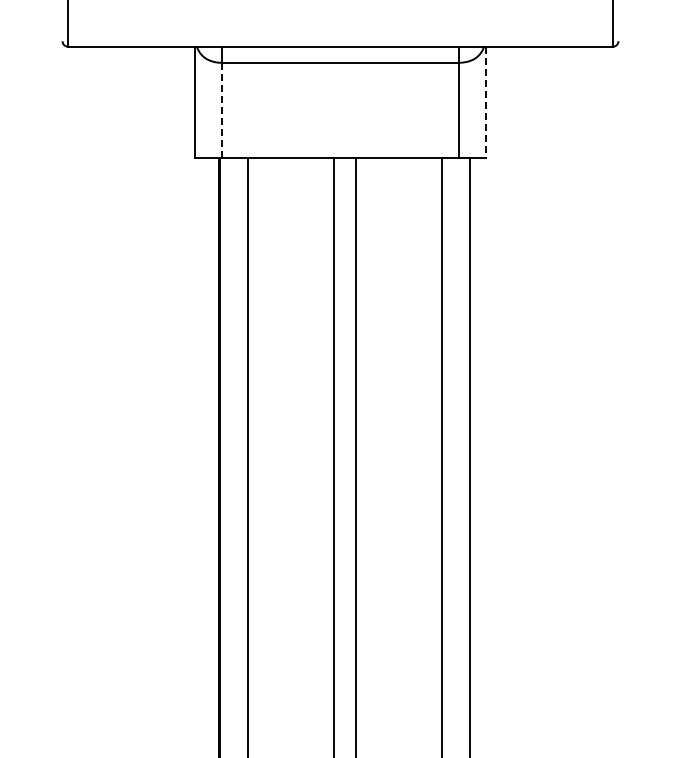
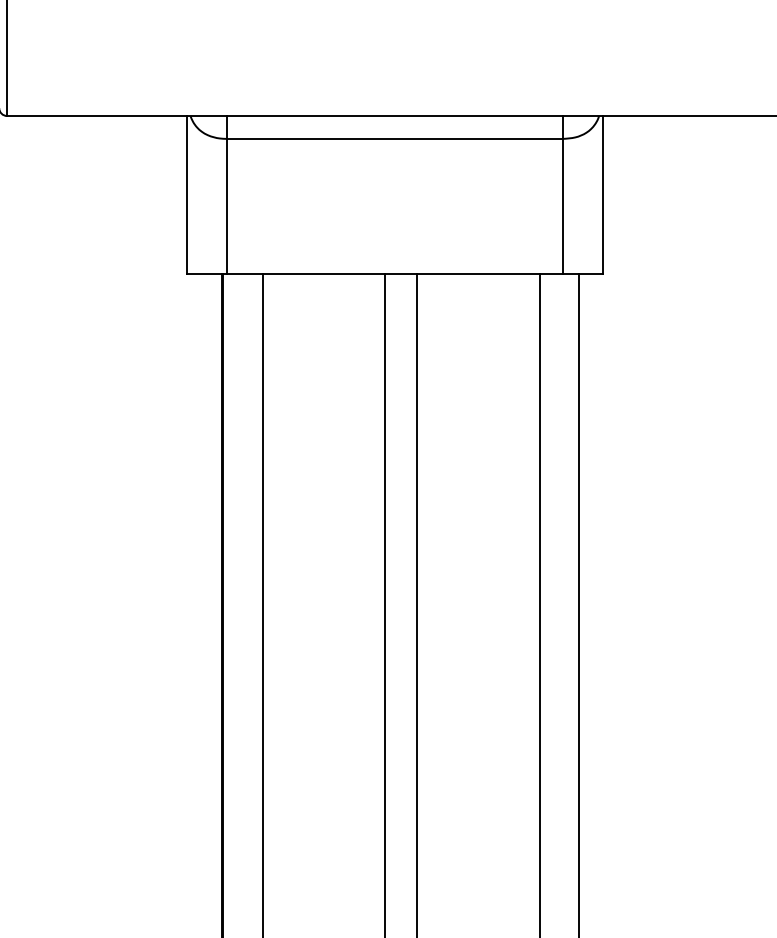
line: (486, 102) -> (602, 195), dashed -> solid
line: (222, 110) -> (226, 206), dashed -> solid

